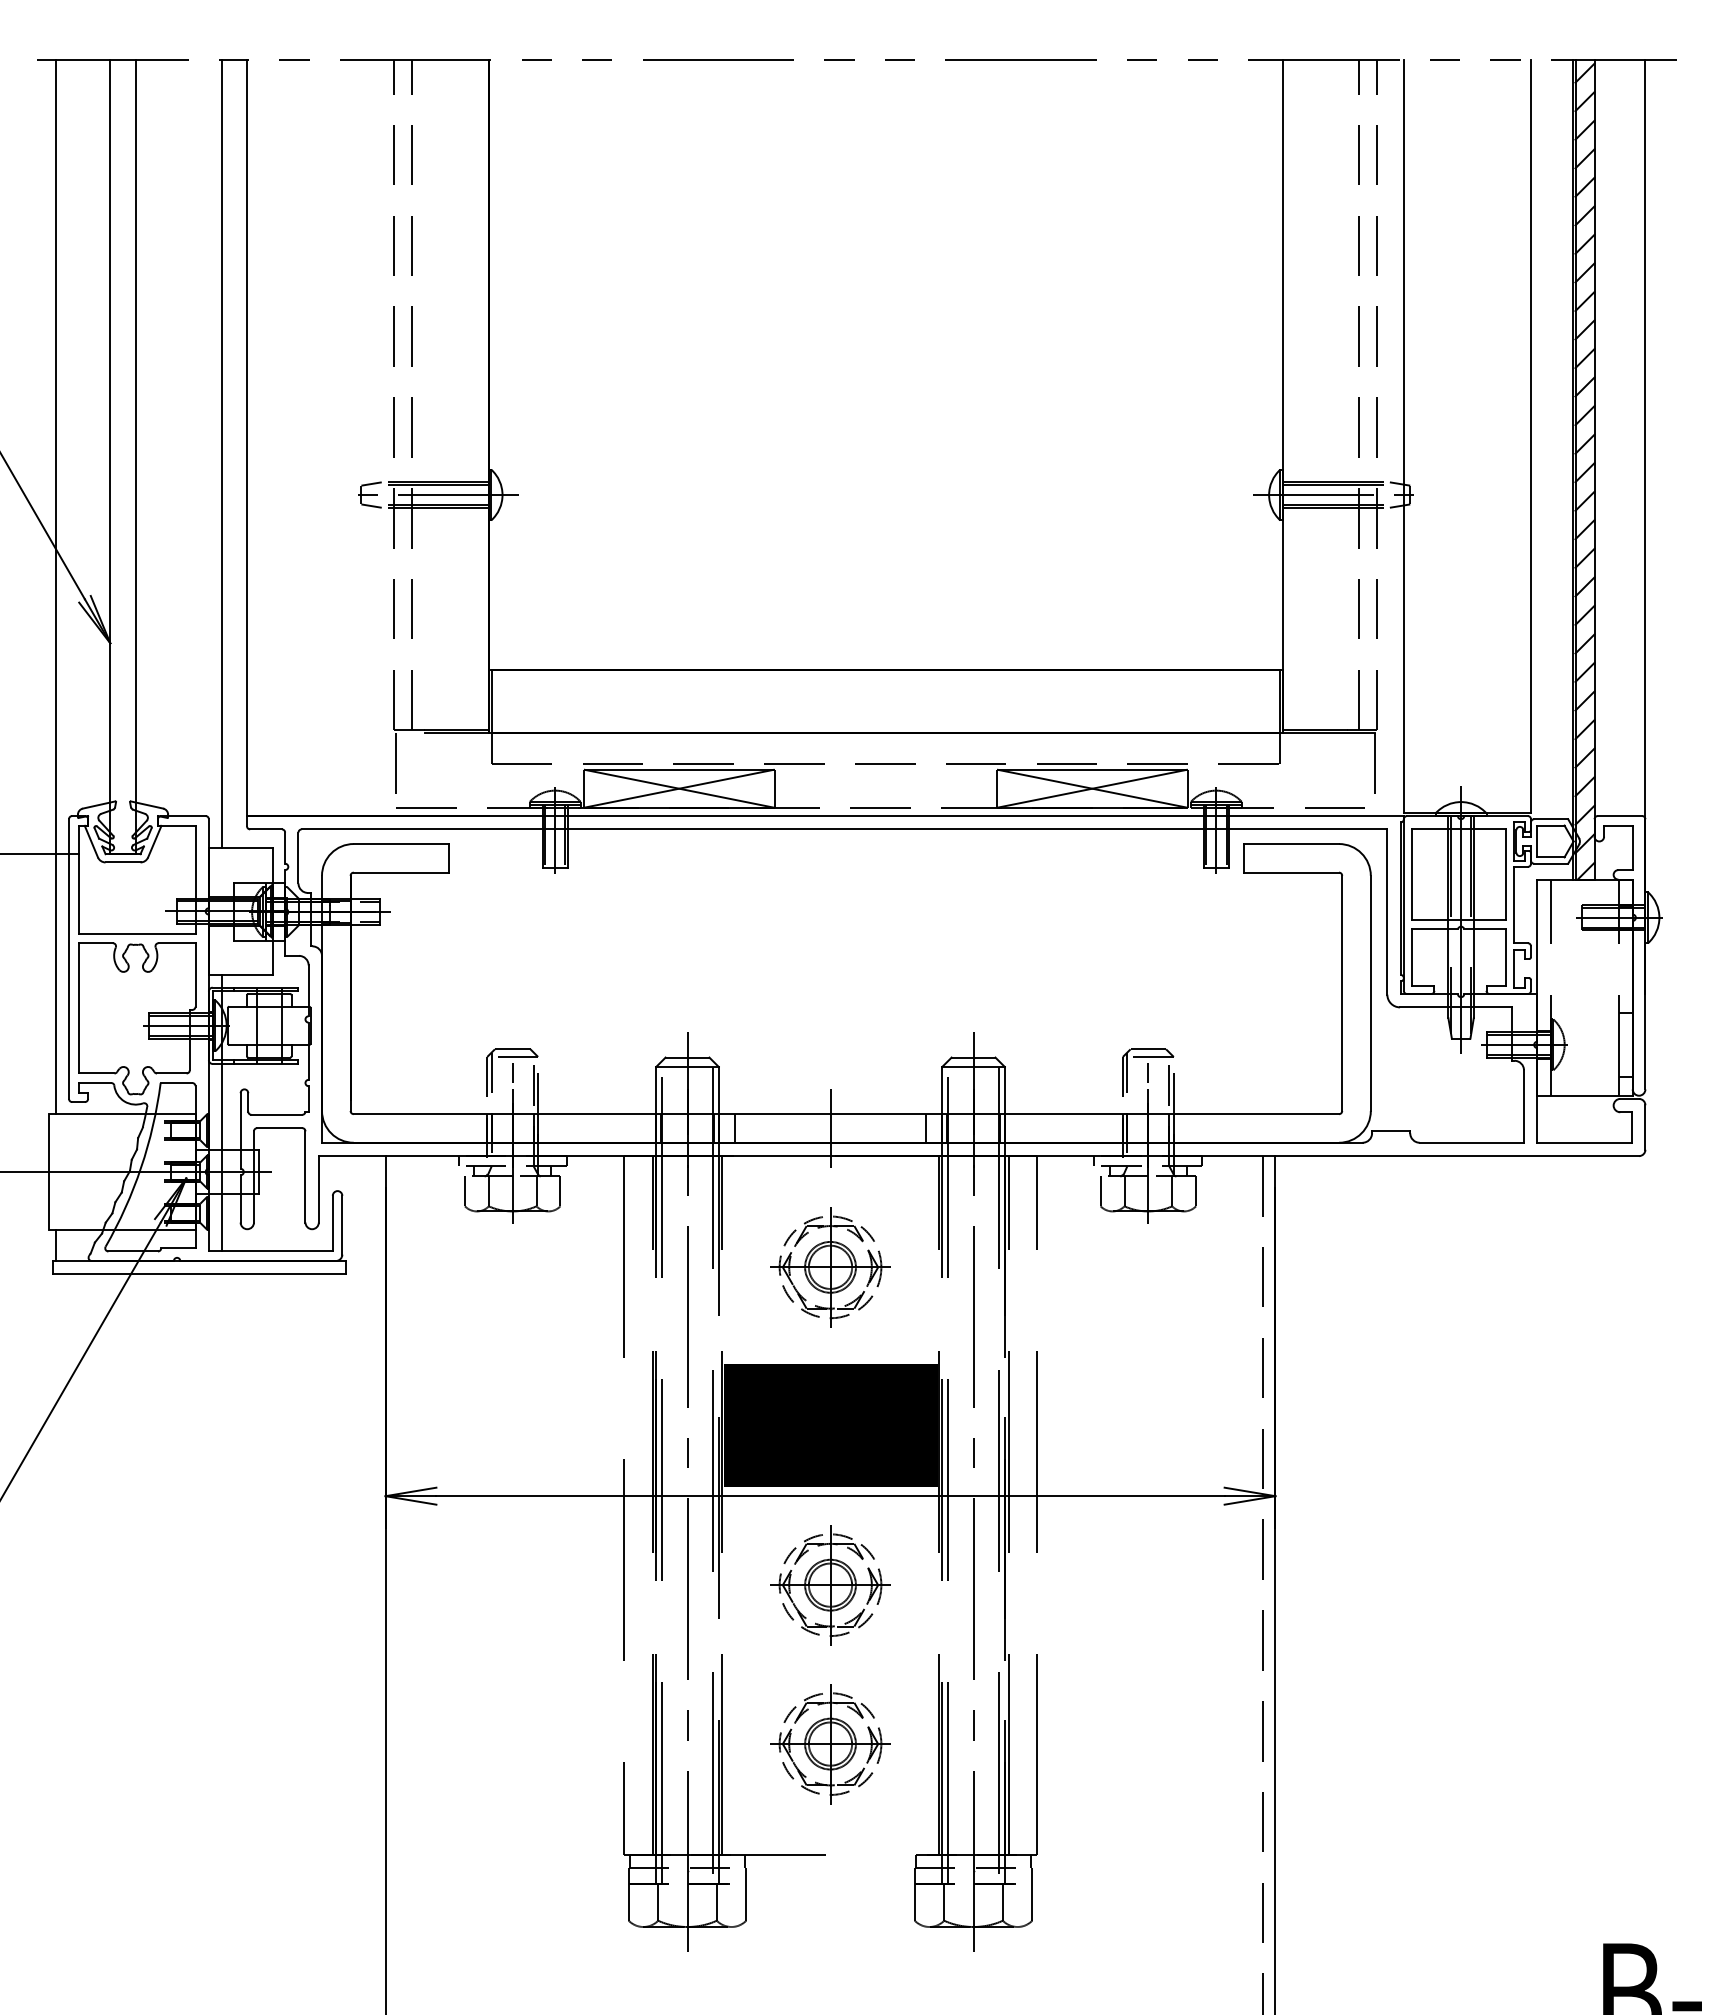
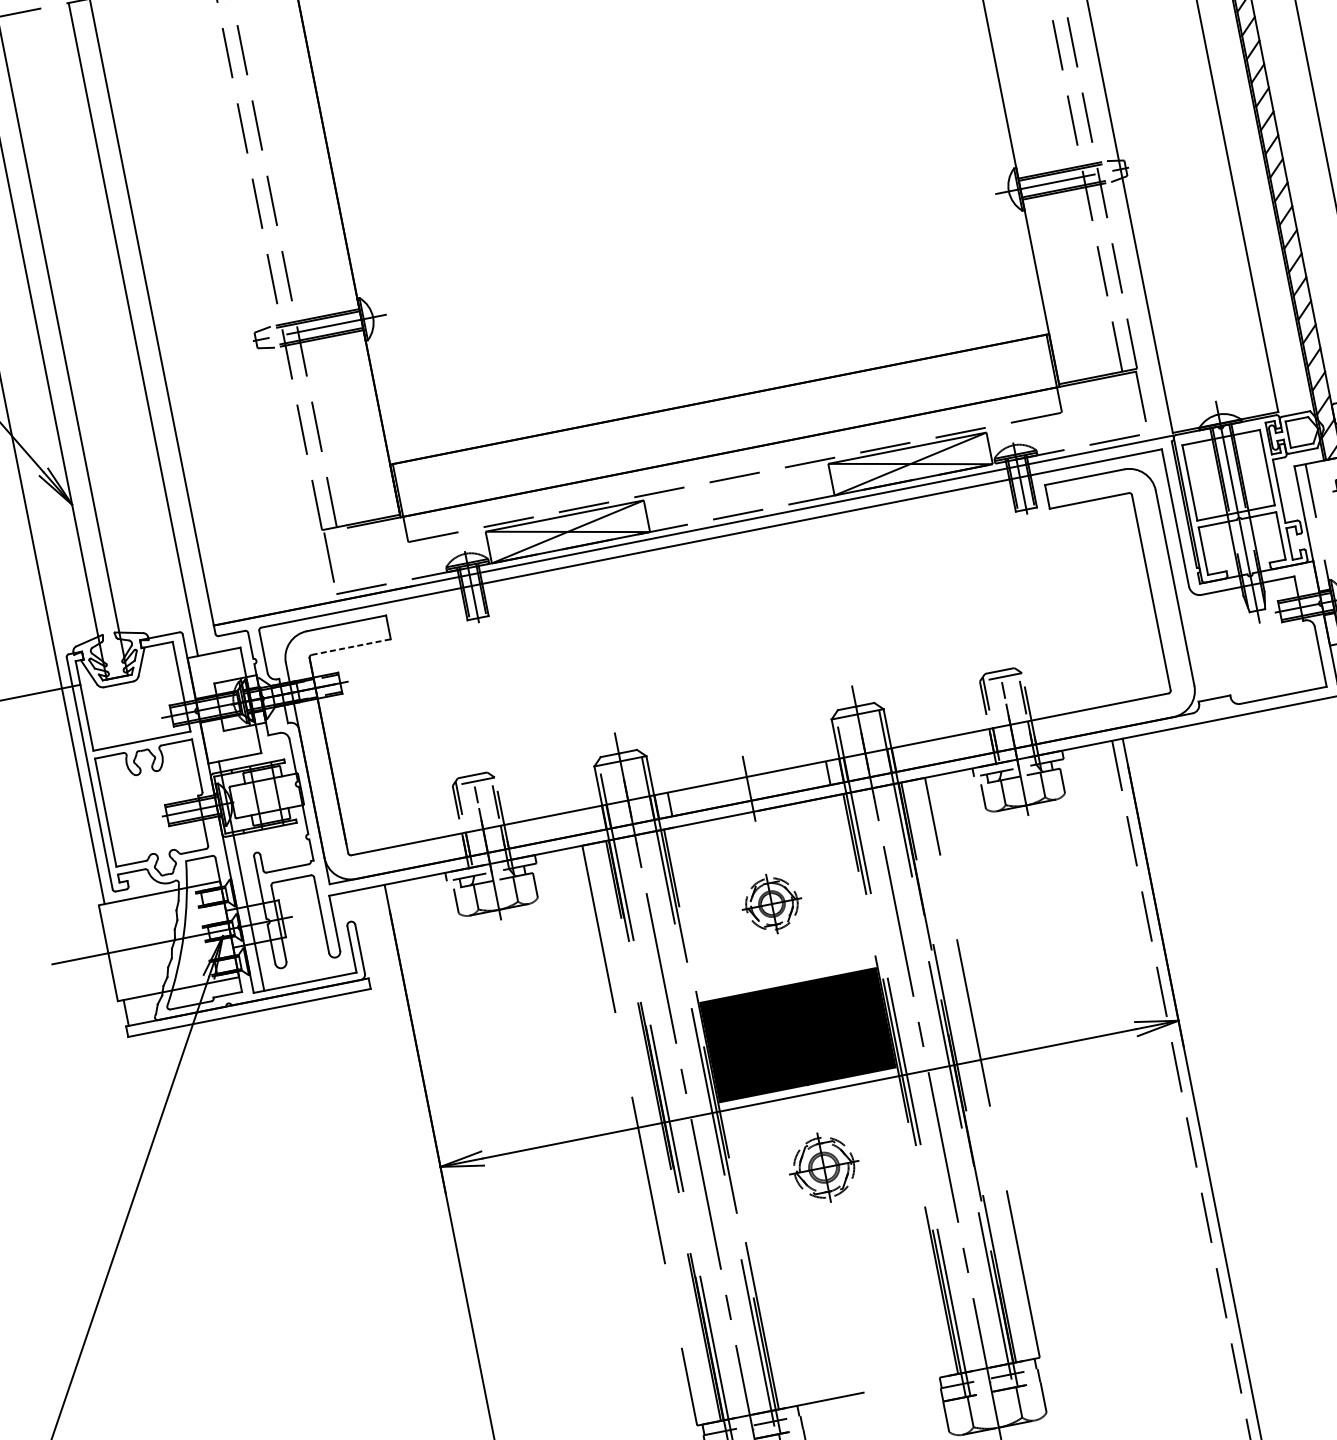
line: (401, 872) -> (351, 646), solid -> dashed
part: (830, 1267) -> (771, 904), size x0.6
part: (830, 1585) -> (824, 1167), size x0.7
part: (830, 1744) -> (850, 1299), removed

